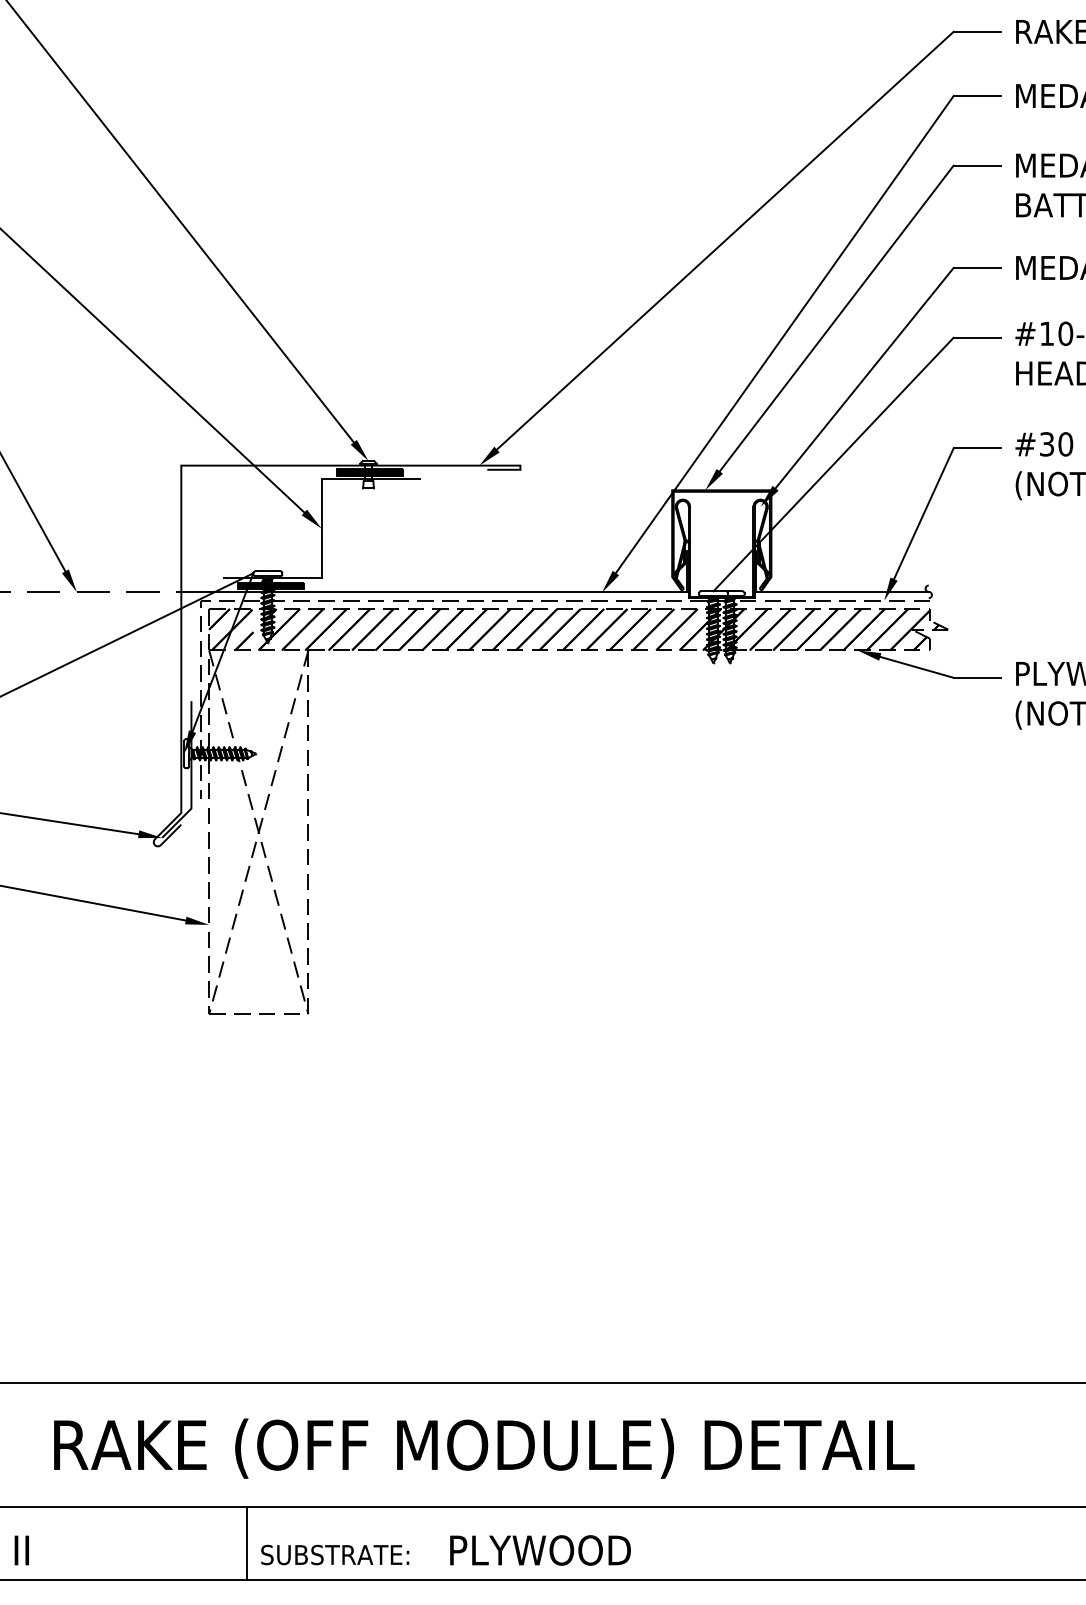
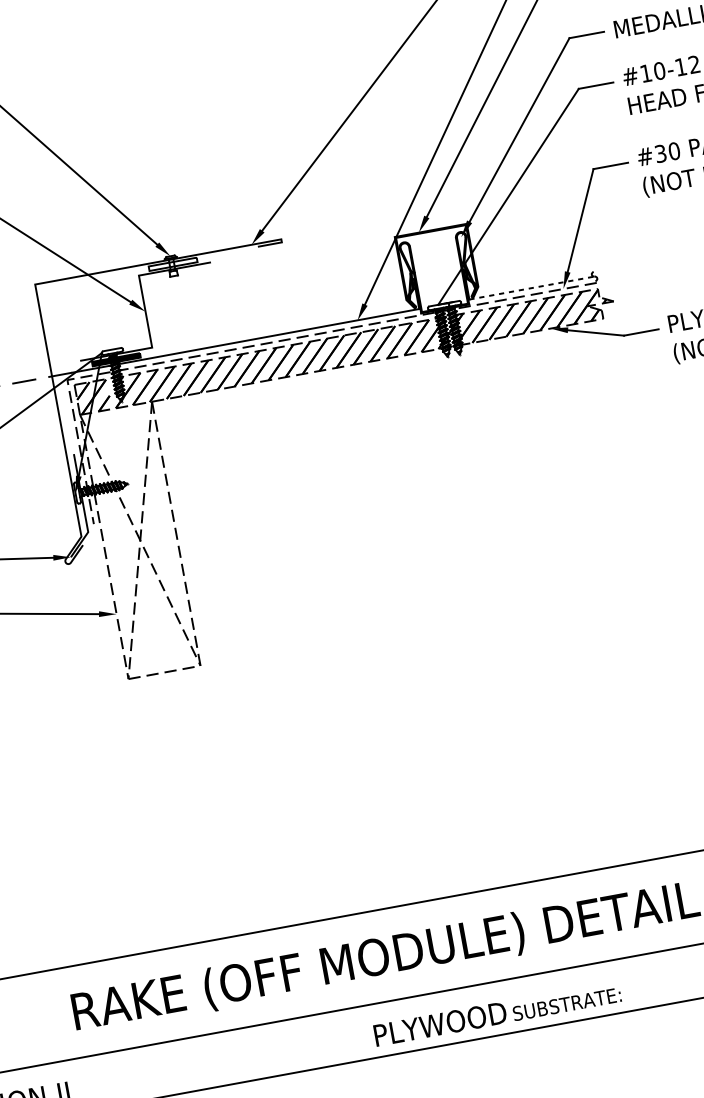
fill: (370, 472) -> (173, 264), removed
line: (843, 591) -> (532, 287), solid -> dashed
line: (247, 1543) -> (226, 1058), removed
text: (335, 1554) -> (567, 1003), moved

